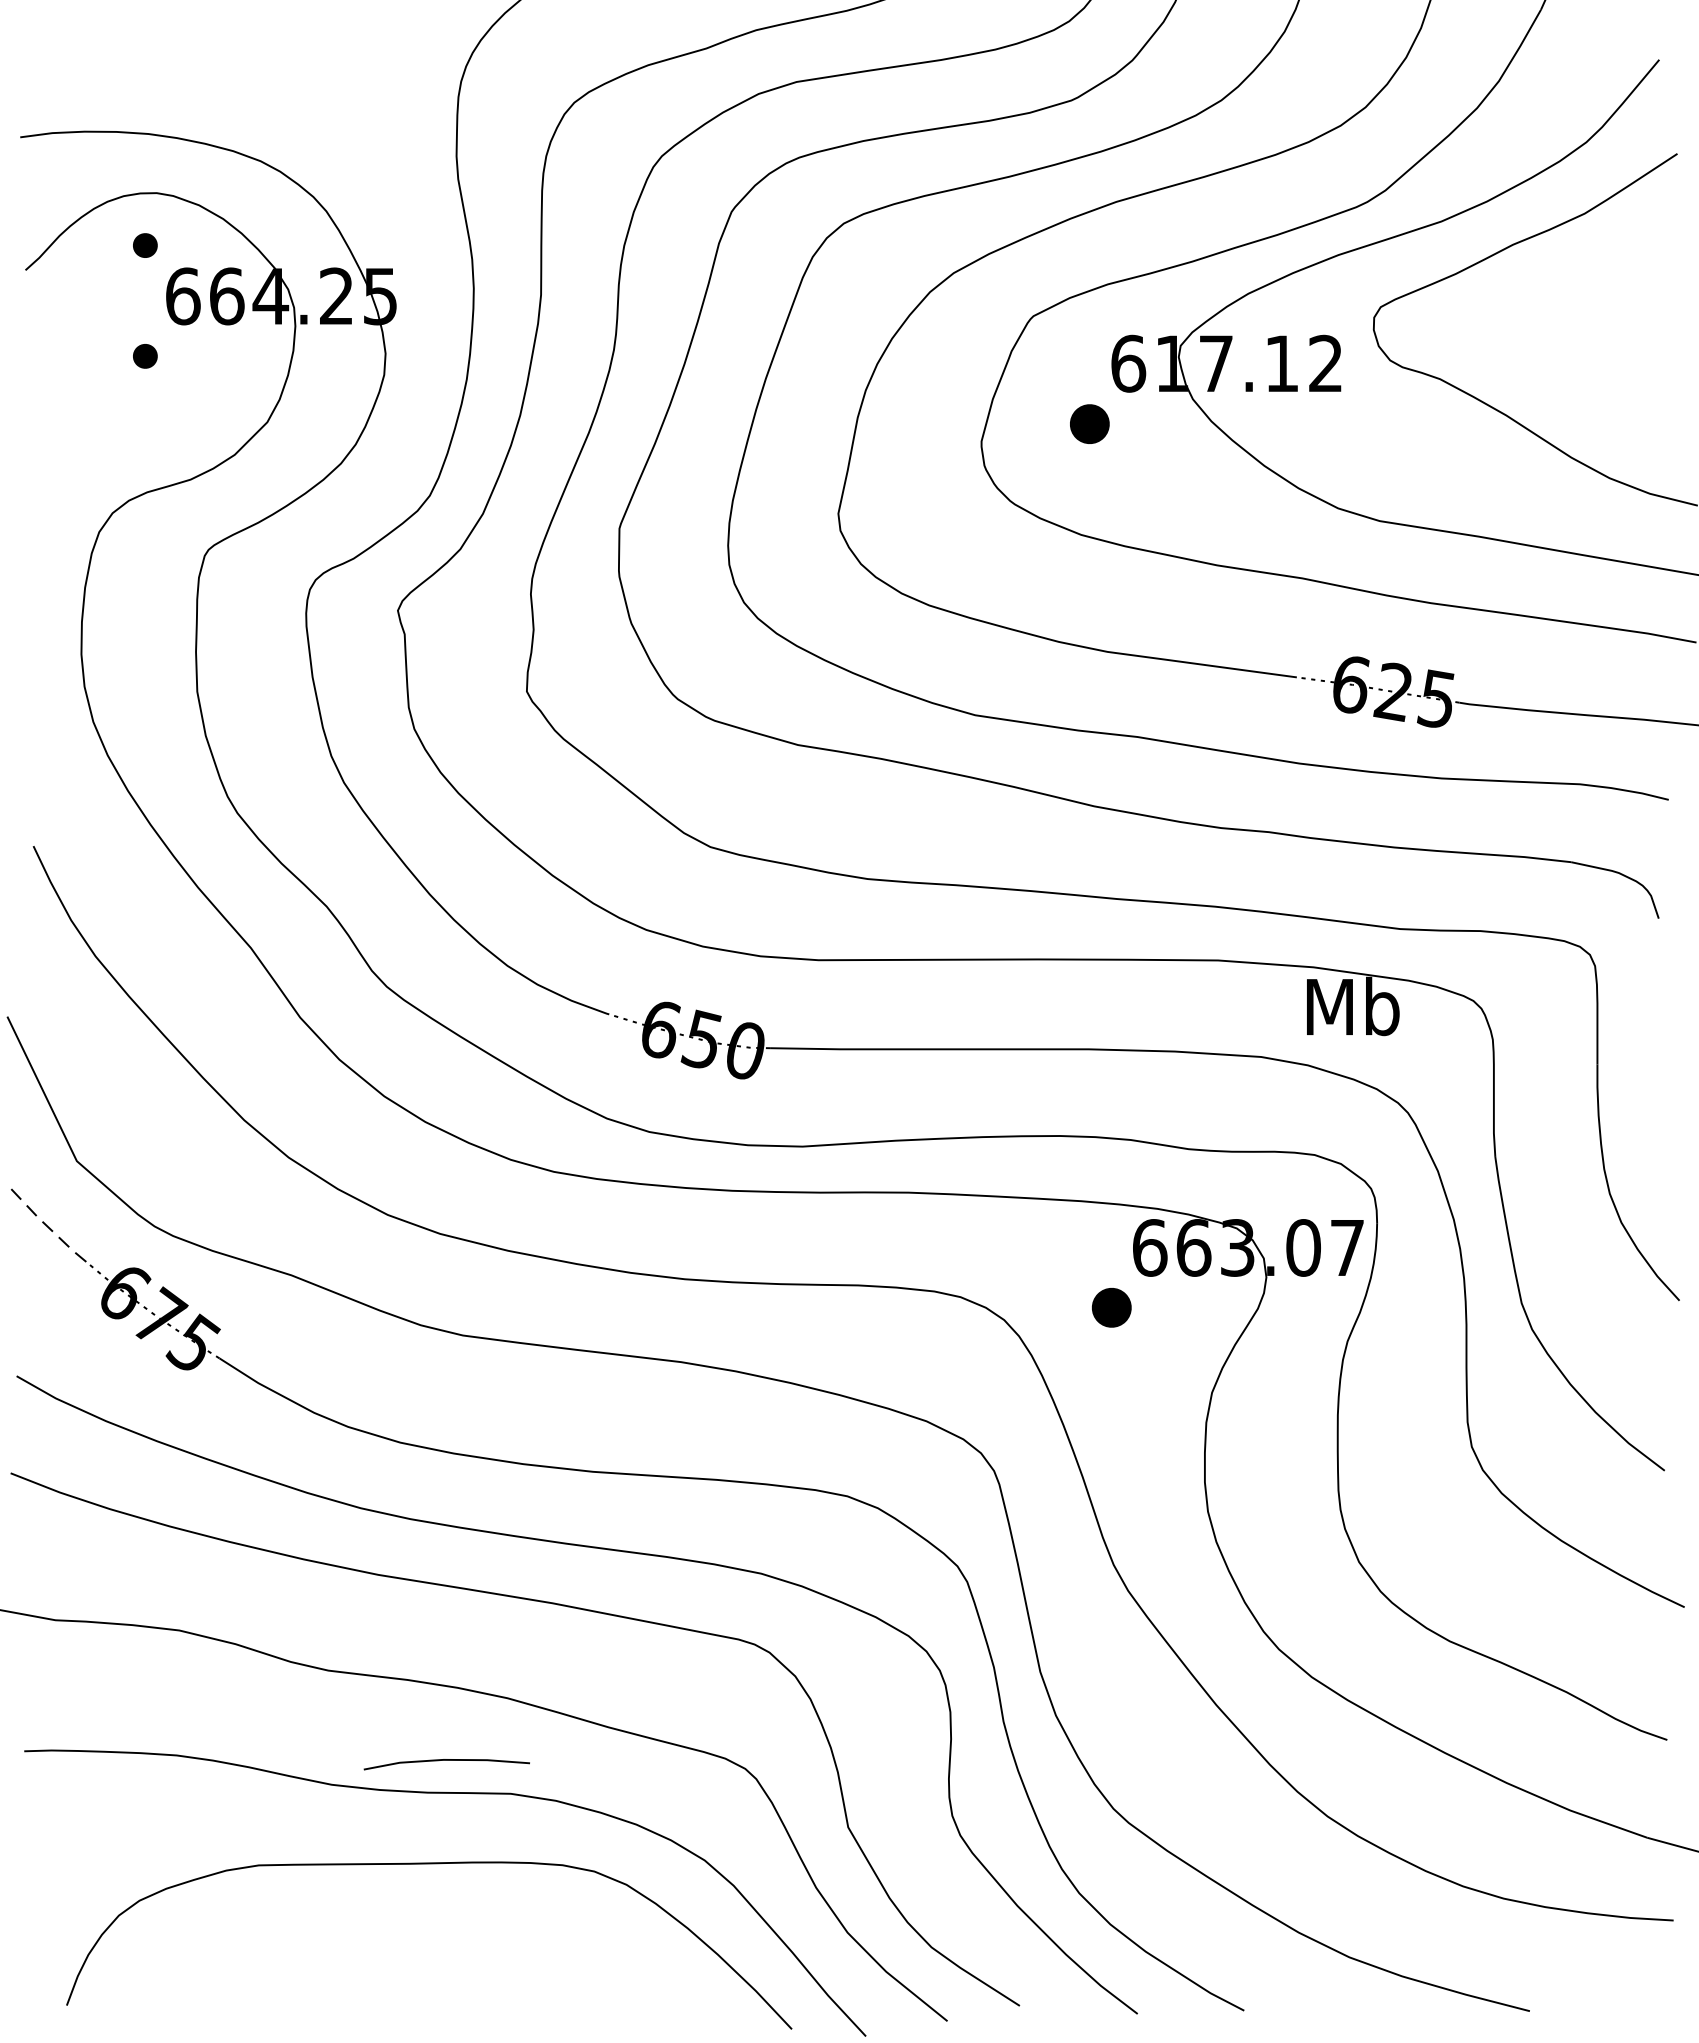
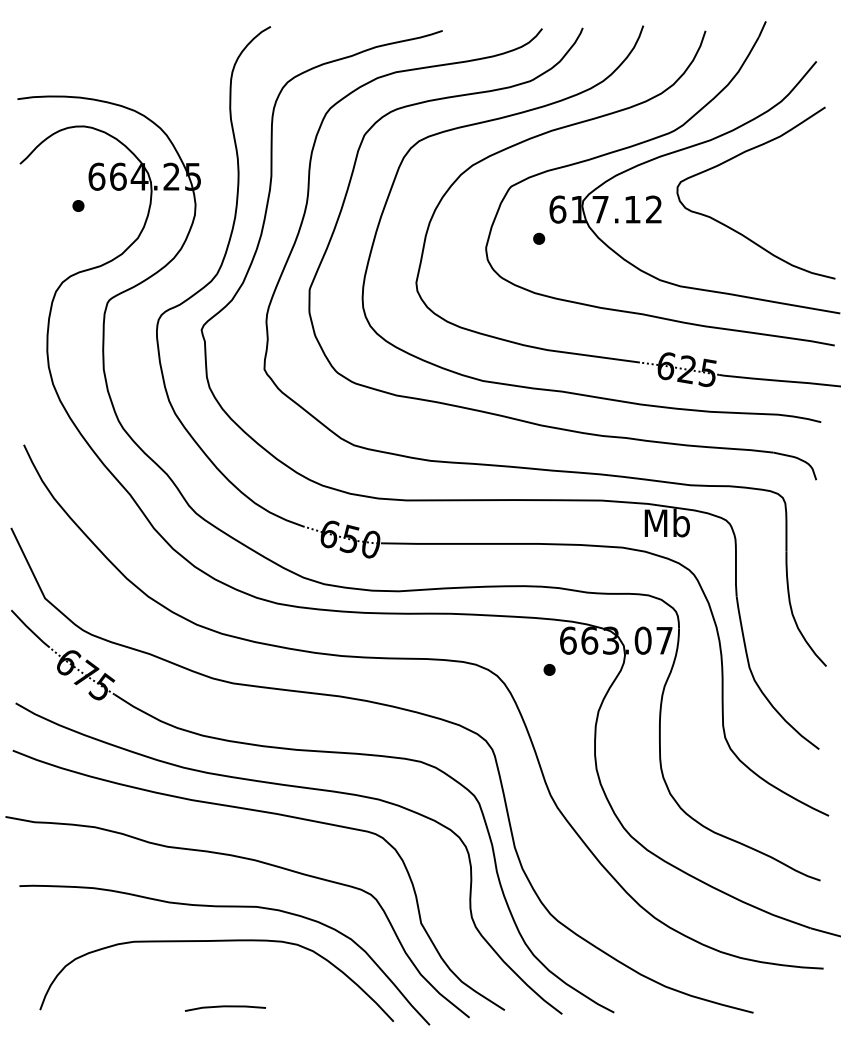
part: (145, 244) -> (78, 151), removed
part: (1090, 422) -> (539, 238), size x0.62
line: (44, 1224) -> (29, 629), dashed -> solid
part: (1111, 1306) -> (549, 669), size x0.62
line: (446, 1762) -> (225, 1007), moved

